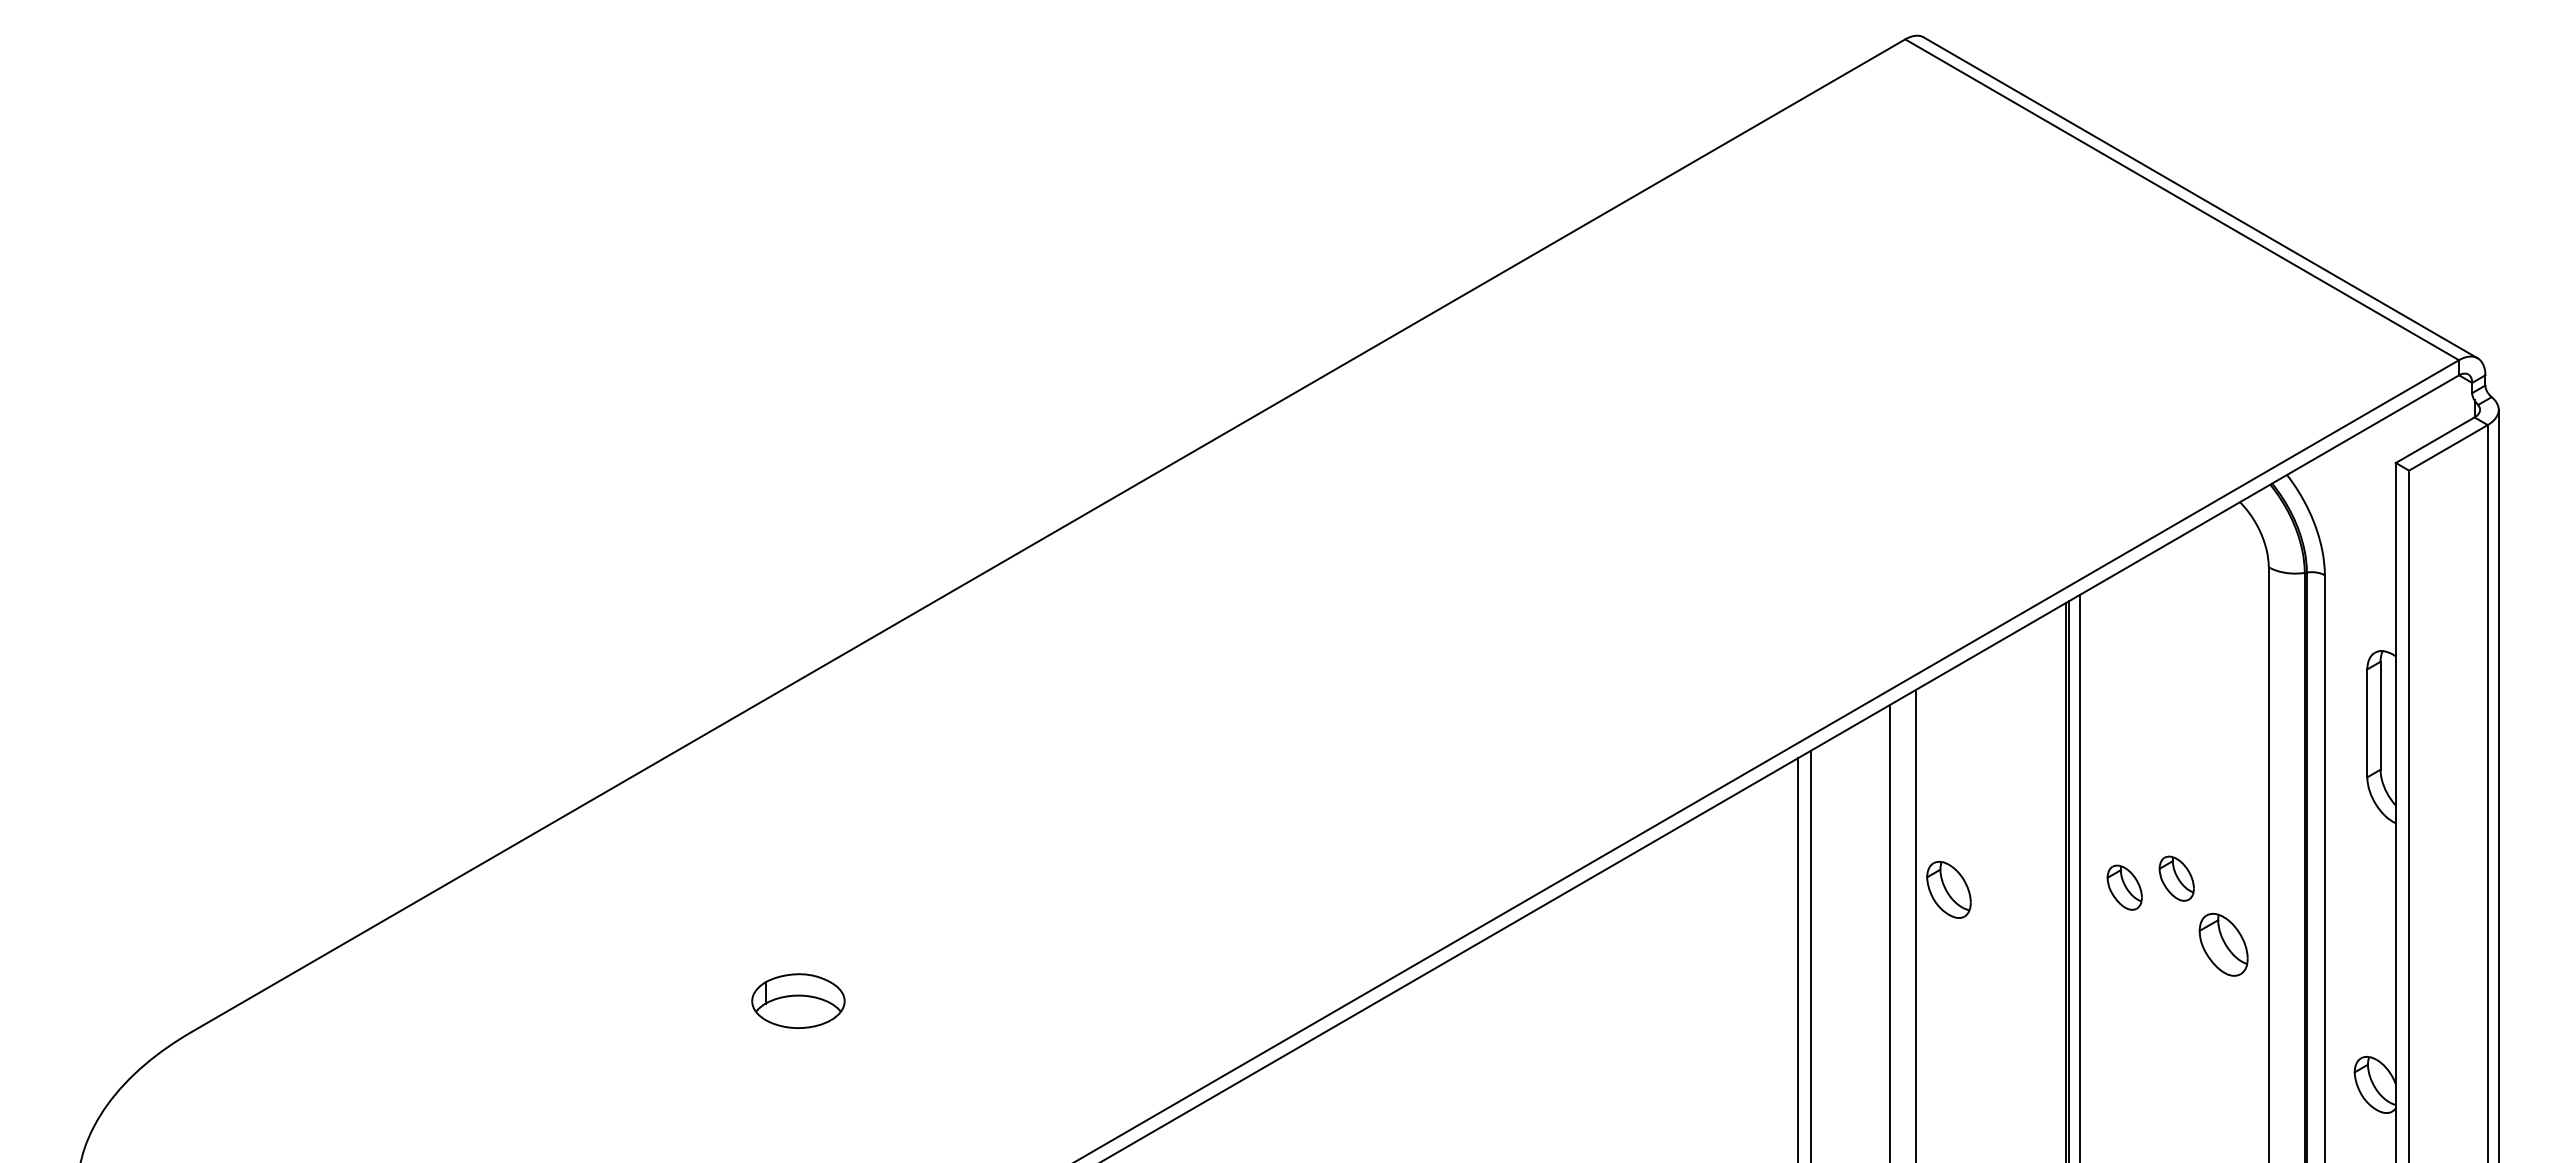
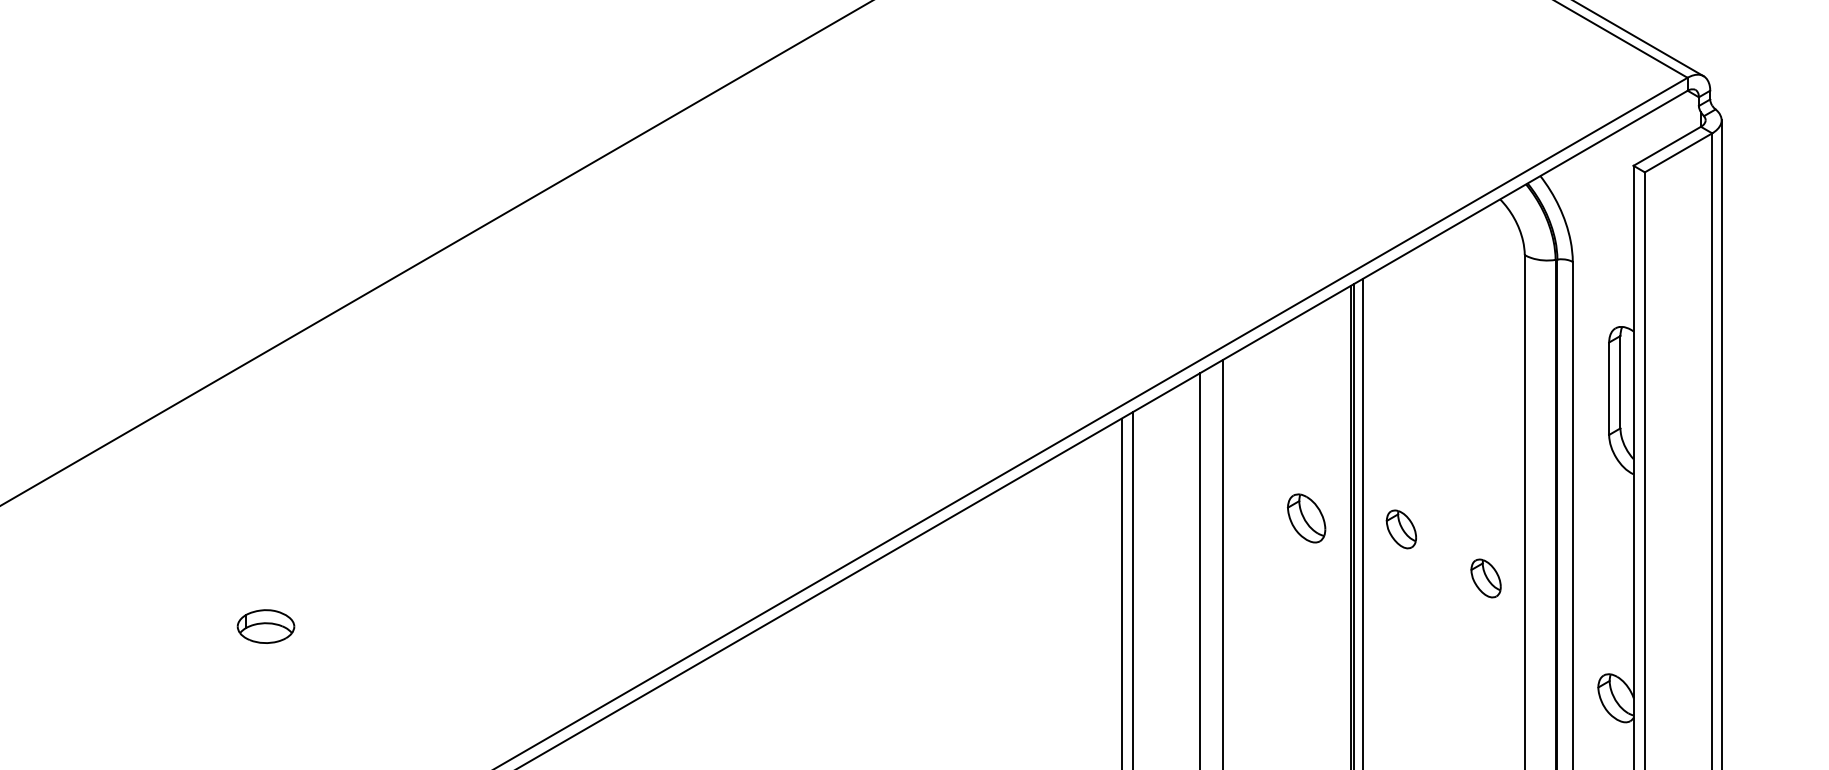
part: (2176, 878) -> (1445, 521), removed
part: (1948, 889) -> (1306, 518), moved
part: (2223, 945) -> (1486, 578), size x0.71
part: (798, 1001) -> (266, 626), size x0.71

